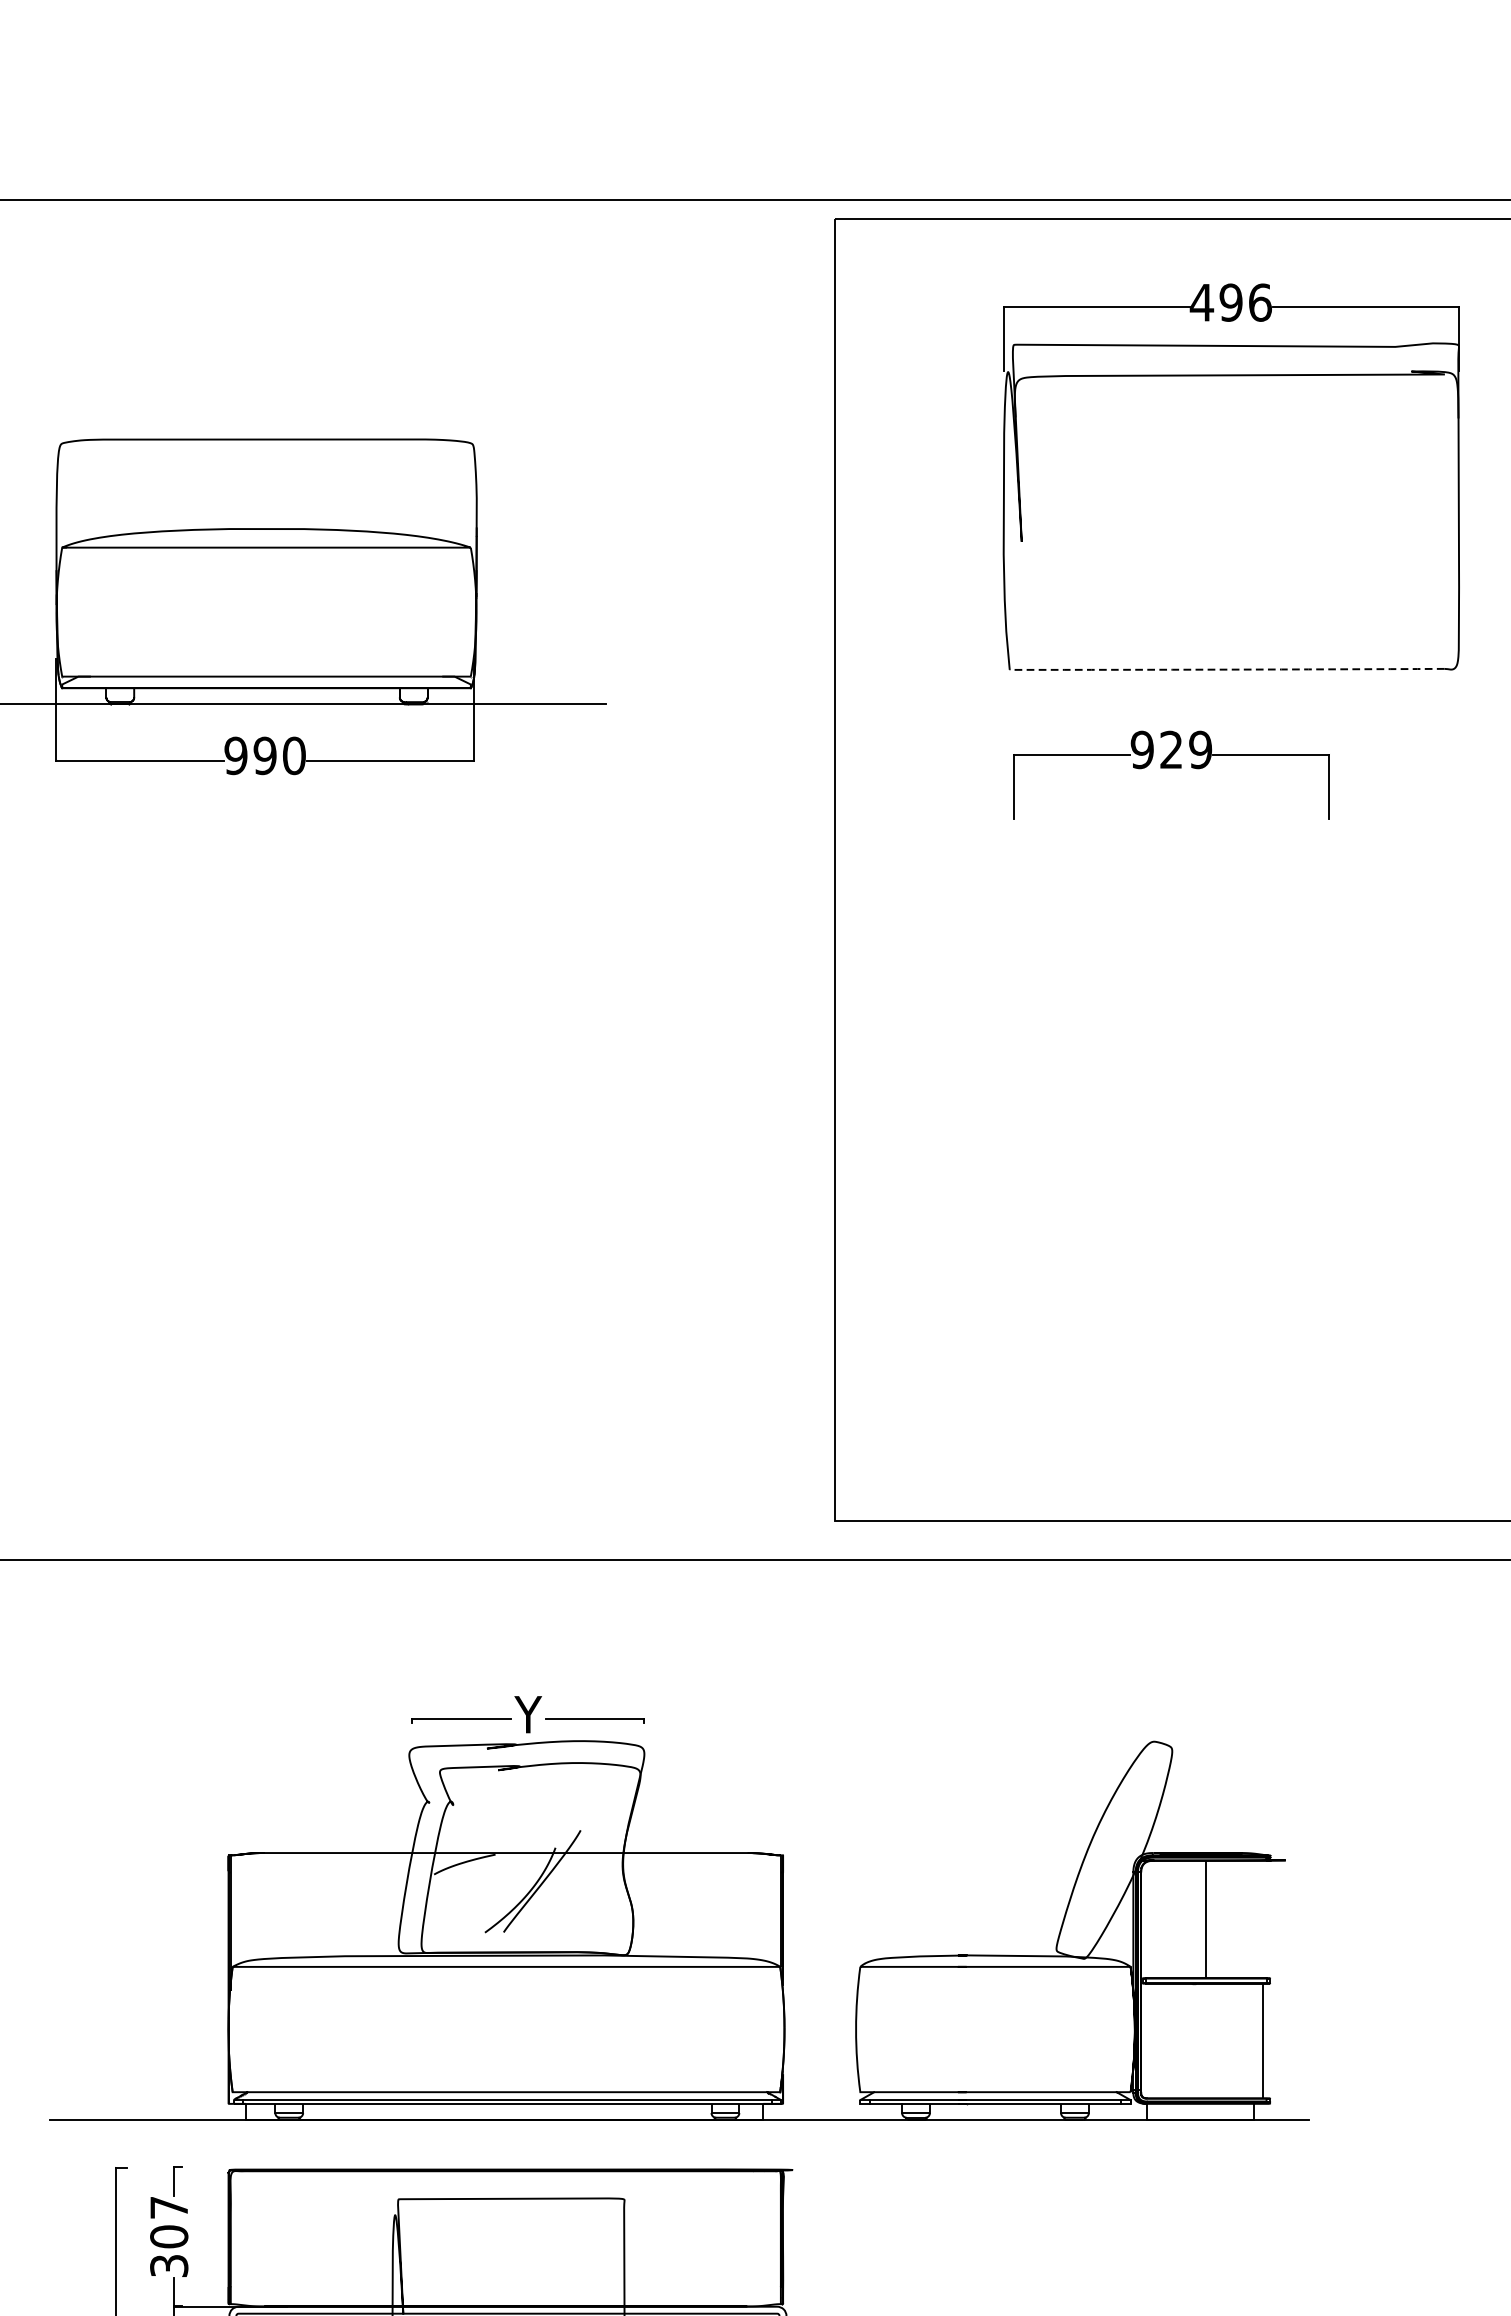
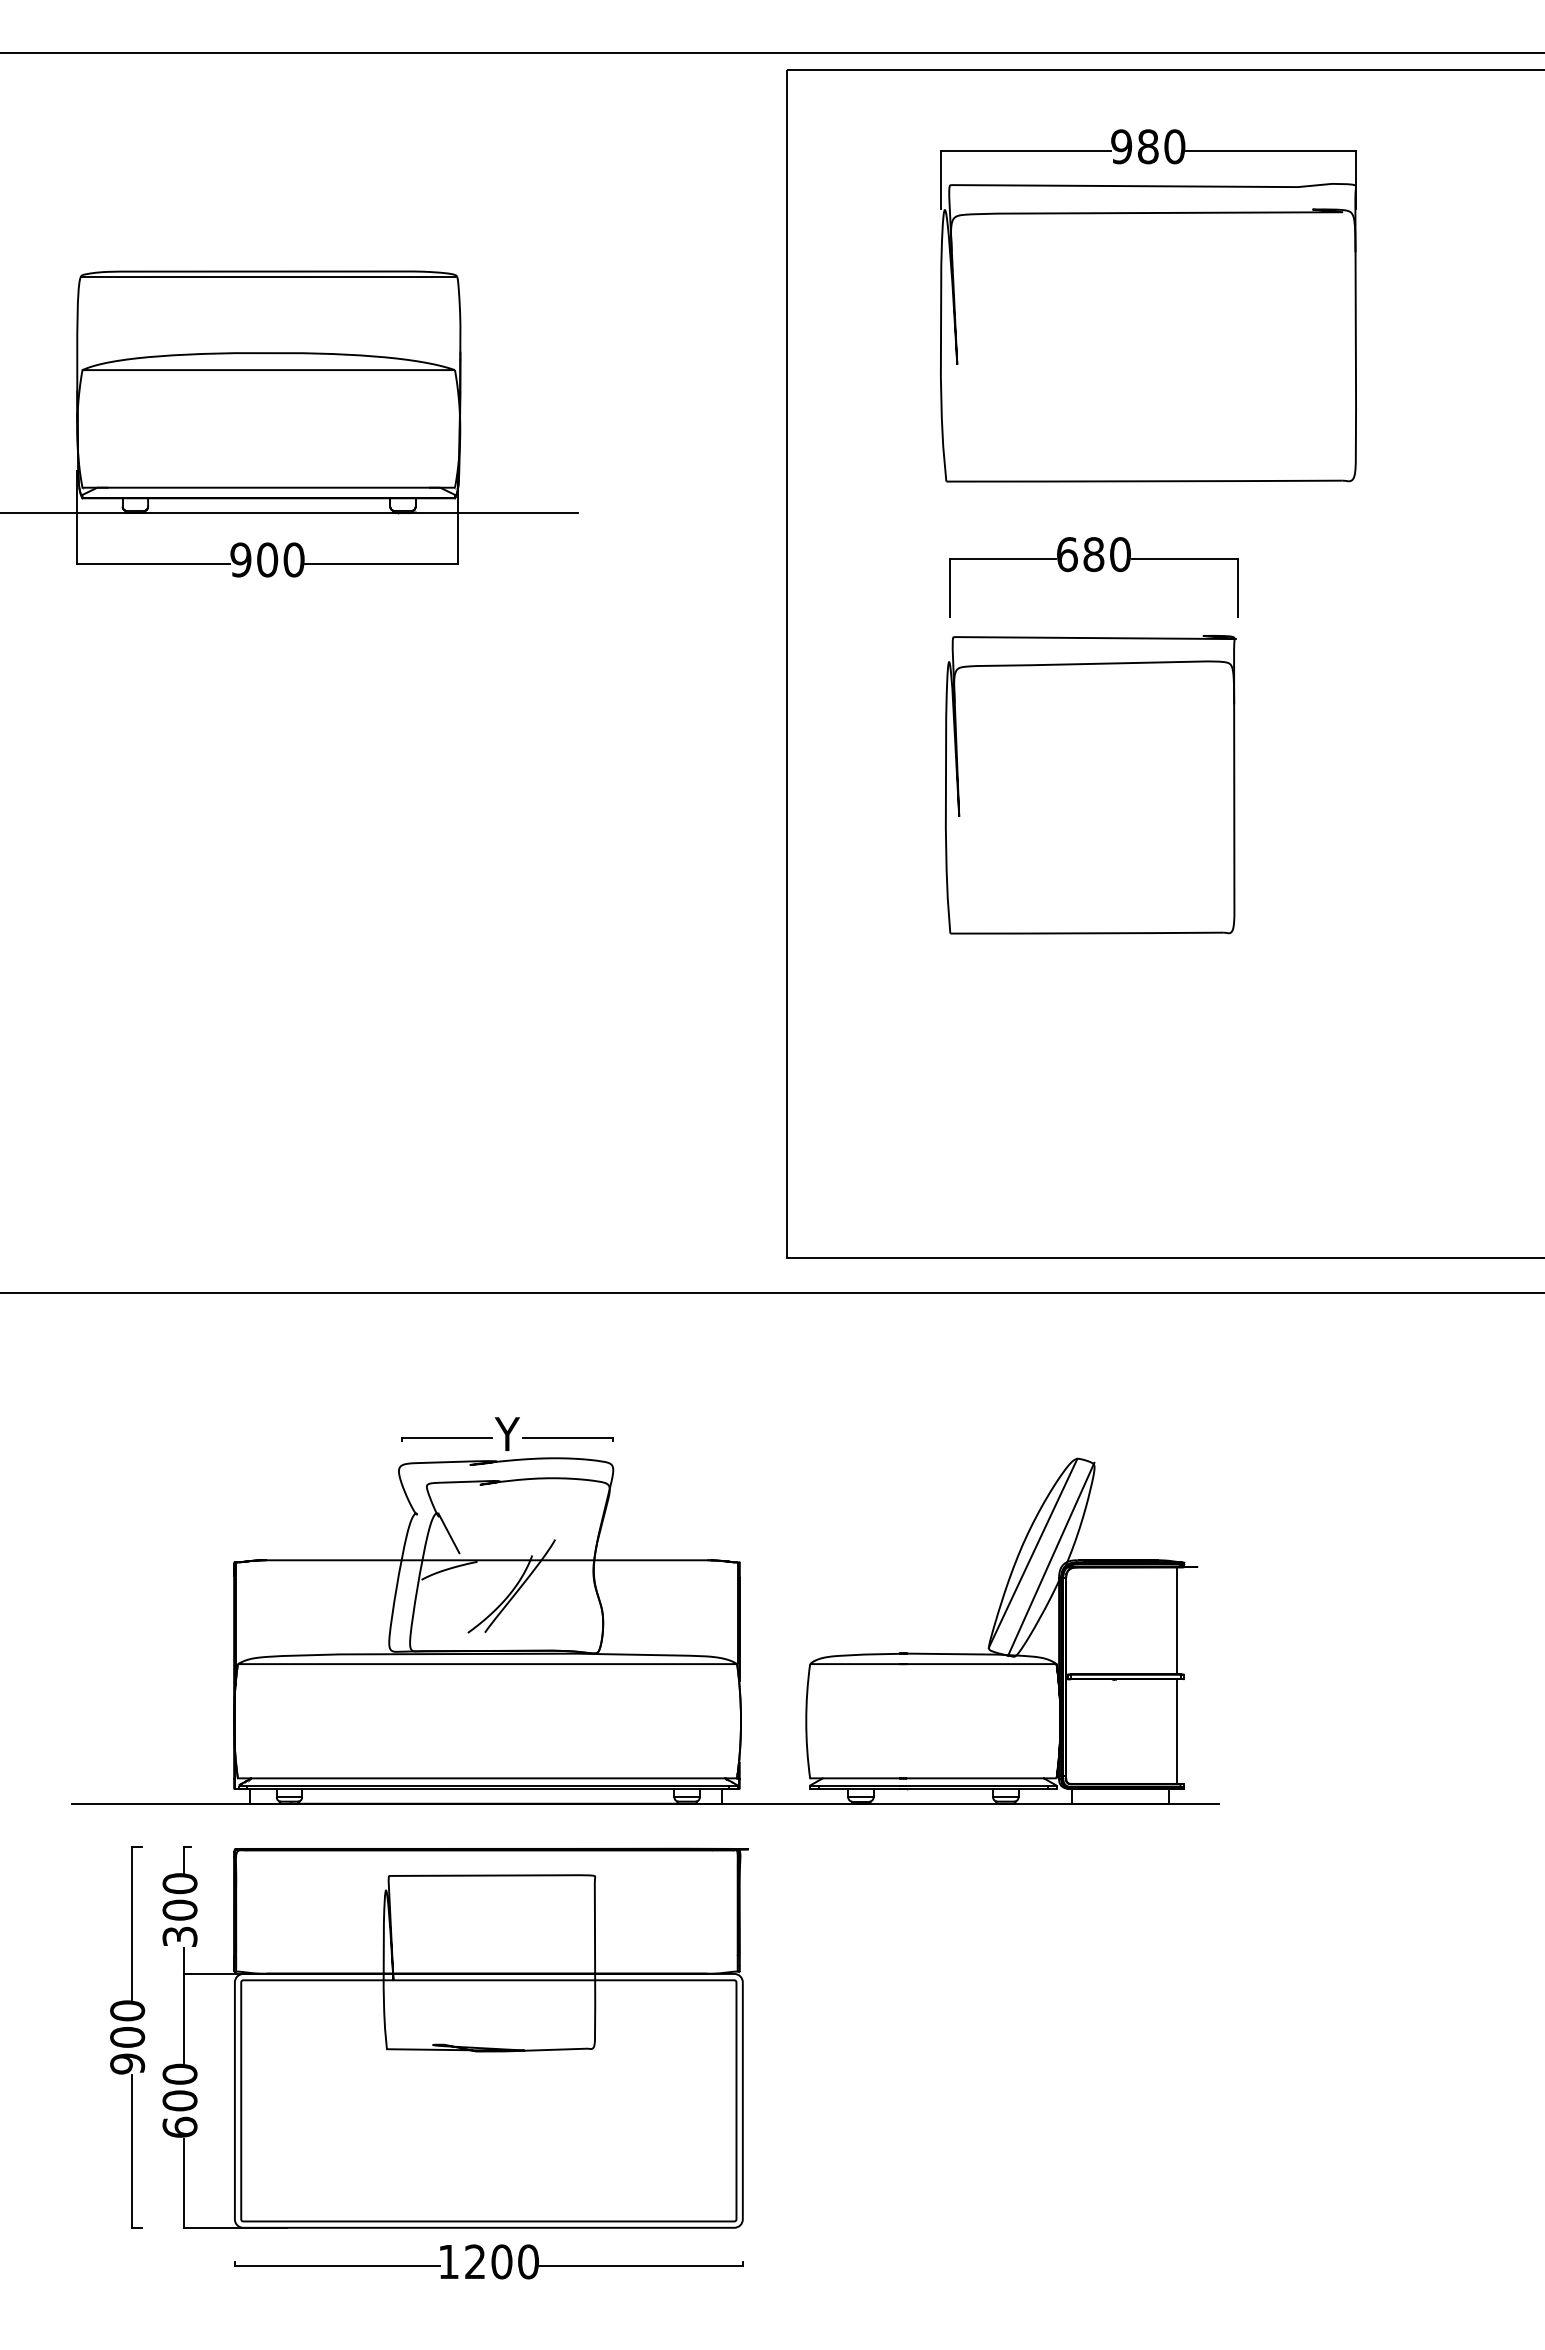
text: (1230, 302) -> (1147, 146), 496 -> 980
line: (266, 446) -> (268, 277), added
arc: (1227, 669) -> (1144, 481), dashed -> solid
text: (1171, 749) -> (1093, 554), 929 -> 680
text: (265, 755) -> (267, 559), 990 -> 900
part: (1167, 1002) -> (1090, 784), added
line: (463, 1823) -> (448, 1533), added
line: (1104, 1845) -> (1032, 1553), added
line: (1125, 1851) -> (1051, 1558), added
line: (1206, 1919) -> (1177, 1620), moved
text: (168, 2207) -> (179, 1883), 307 -> 300

